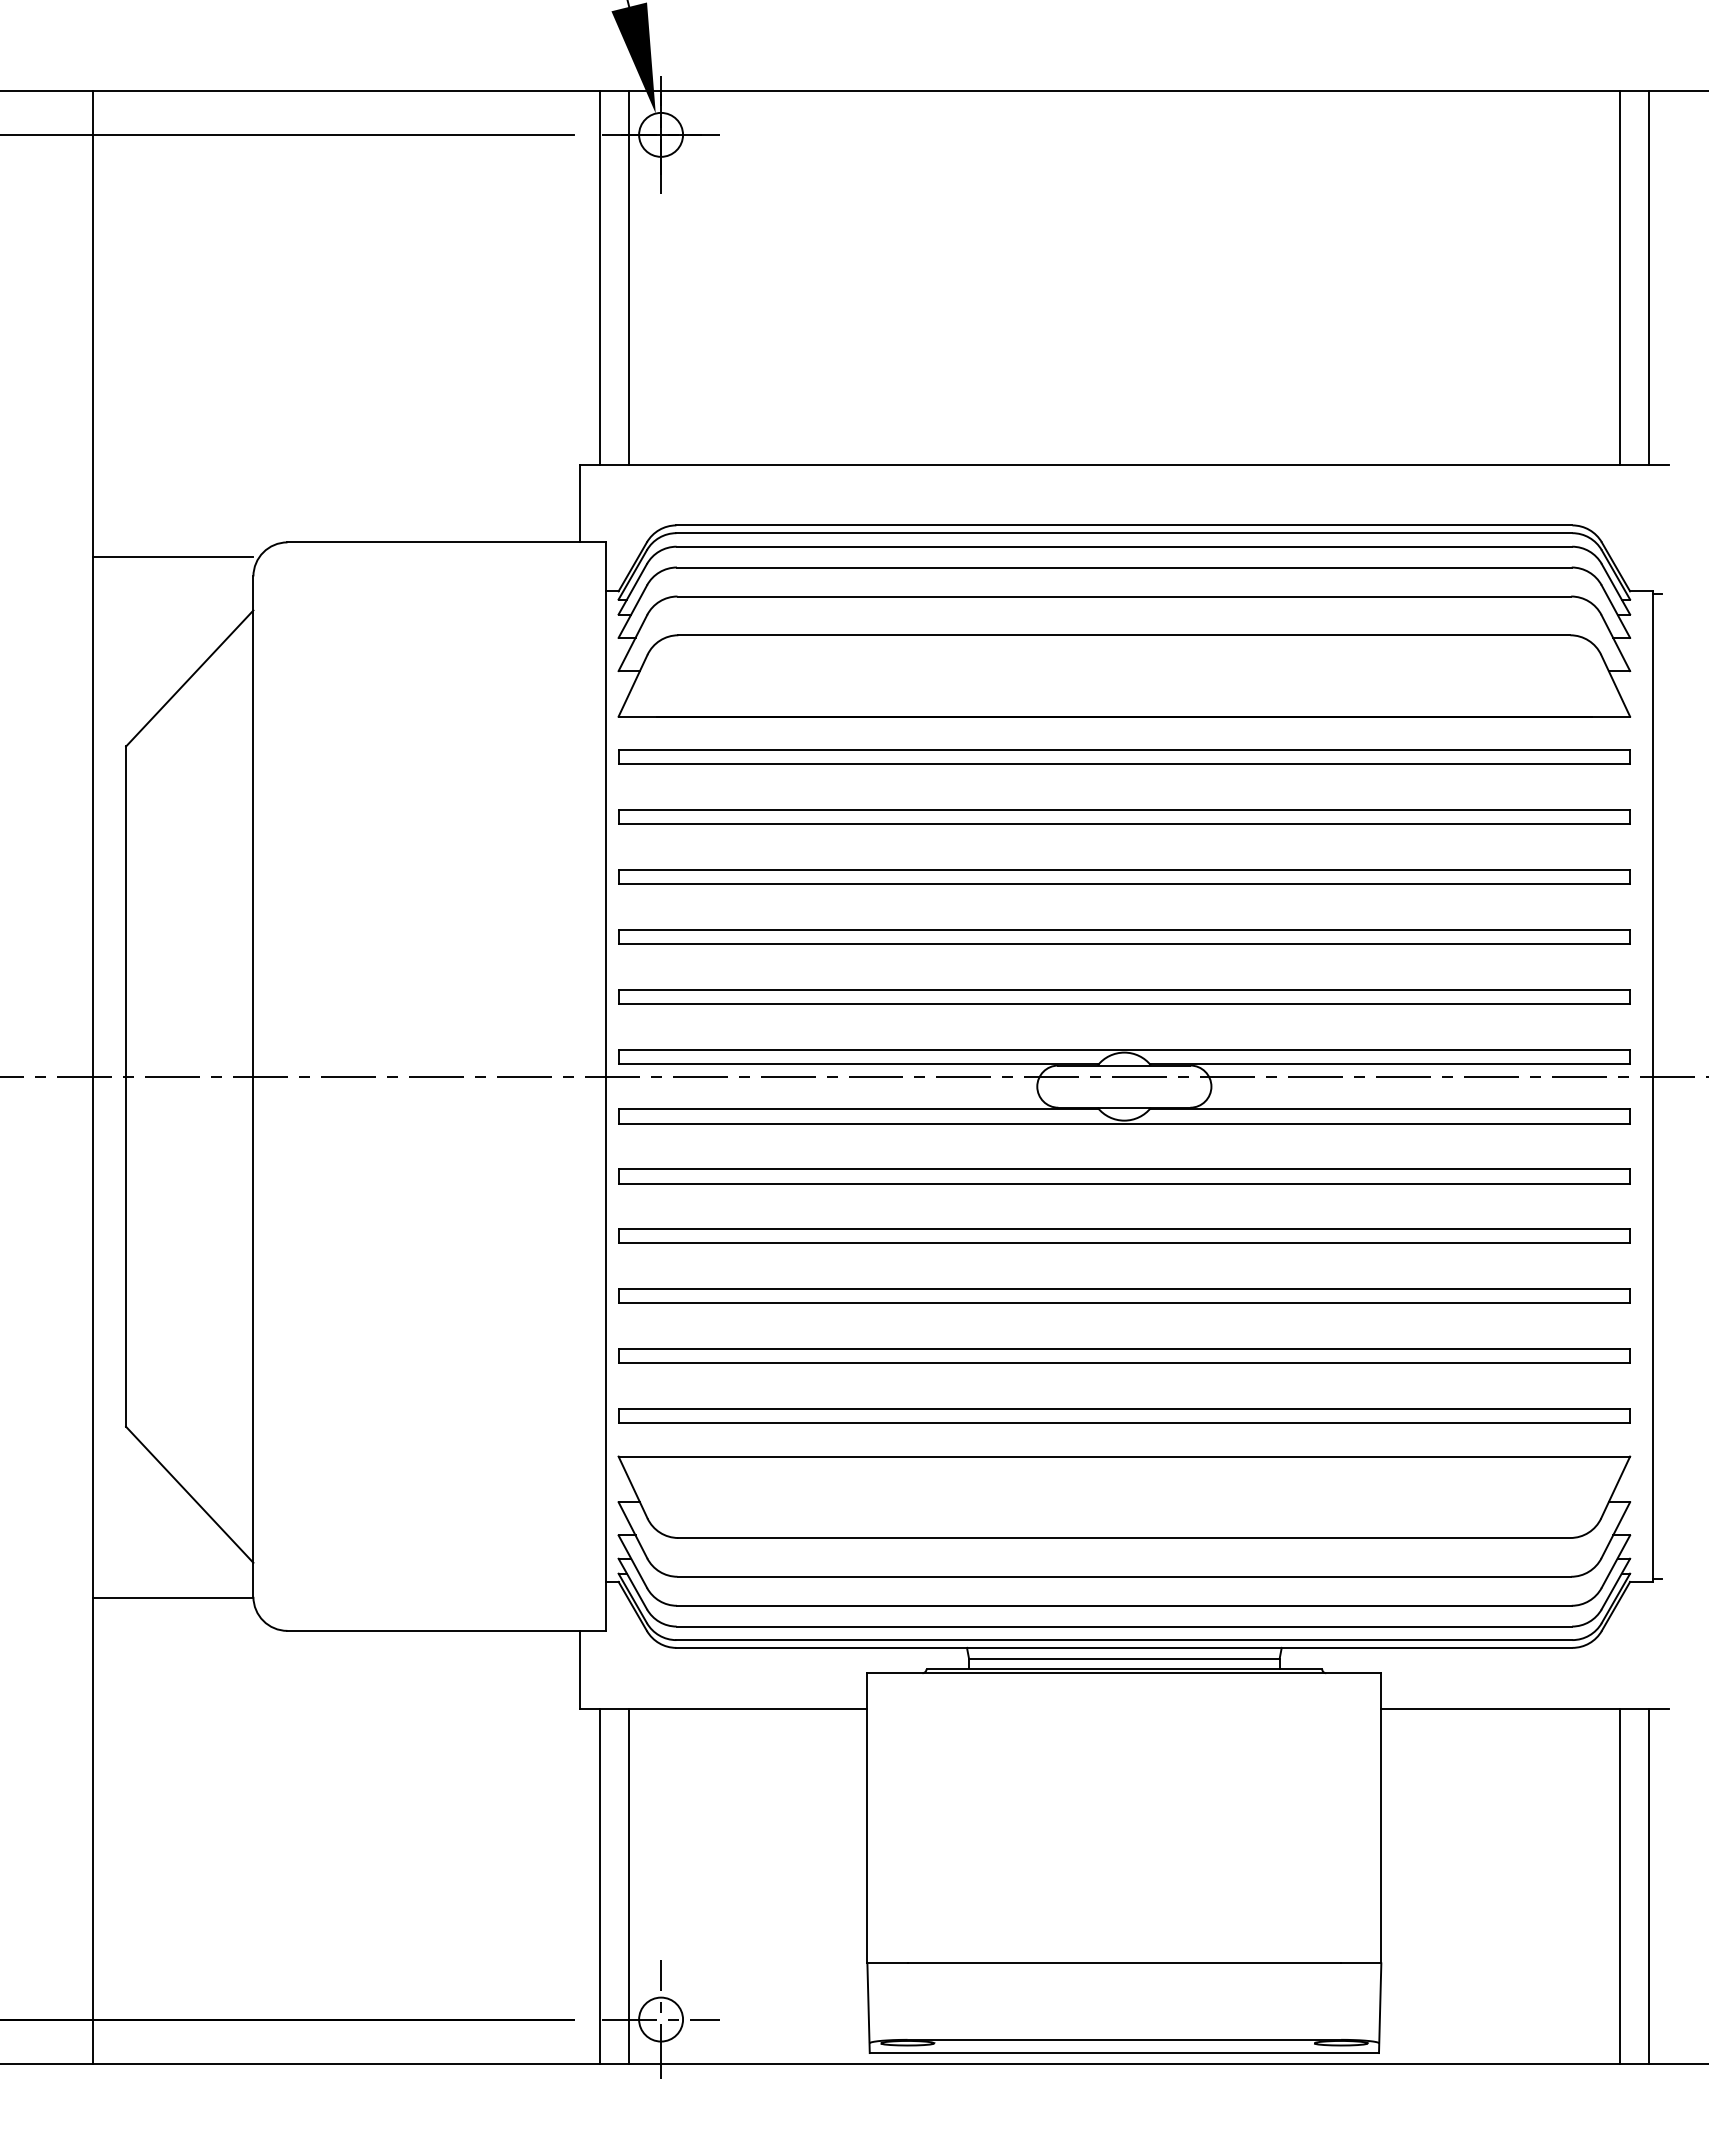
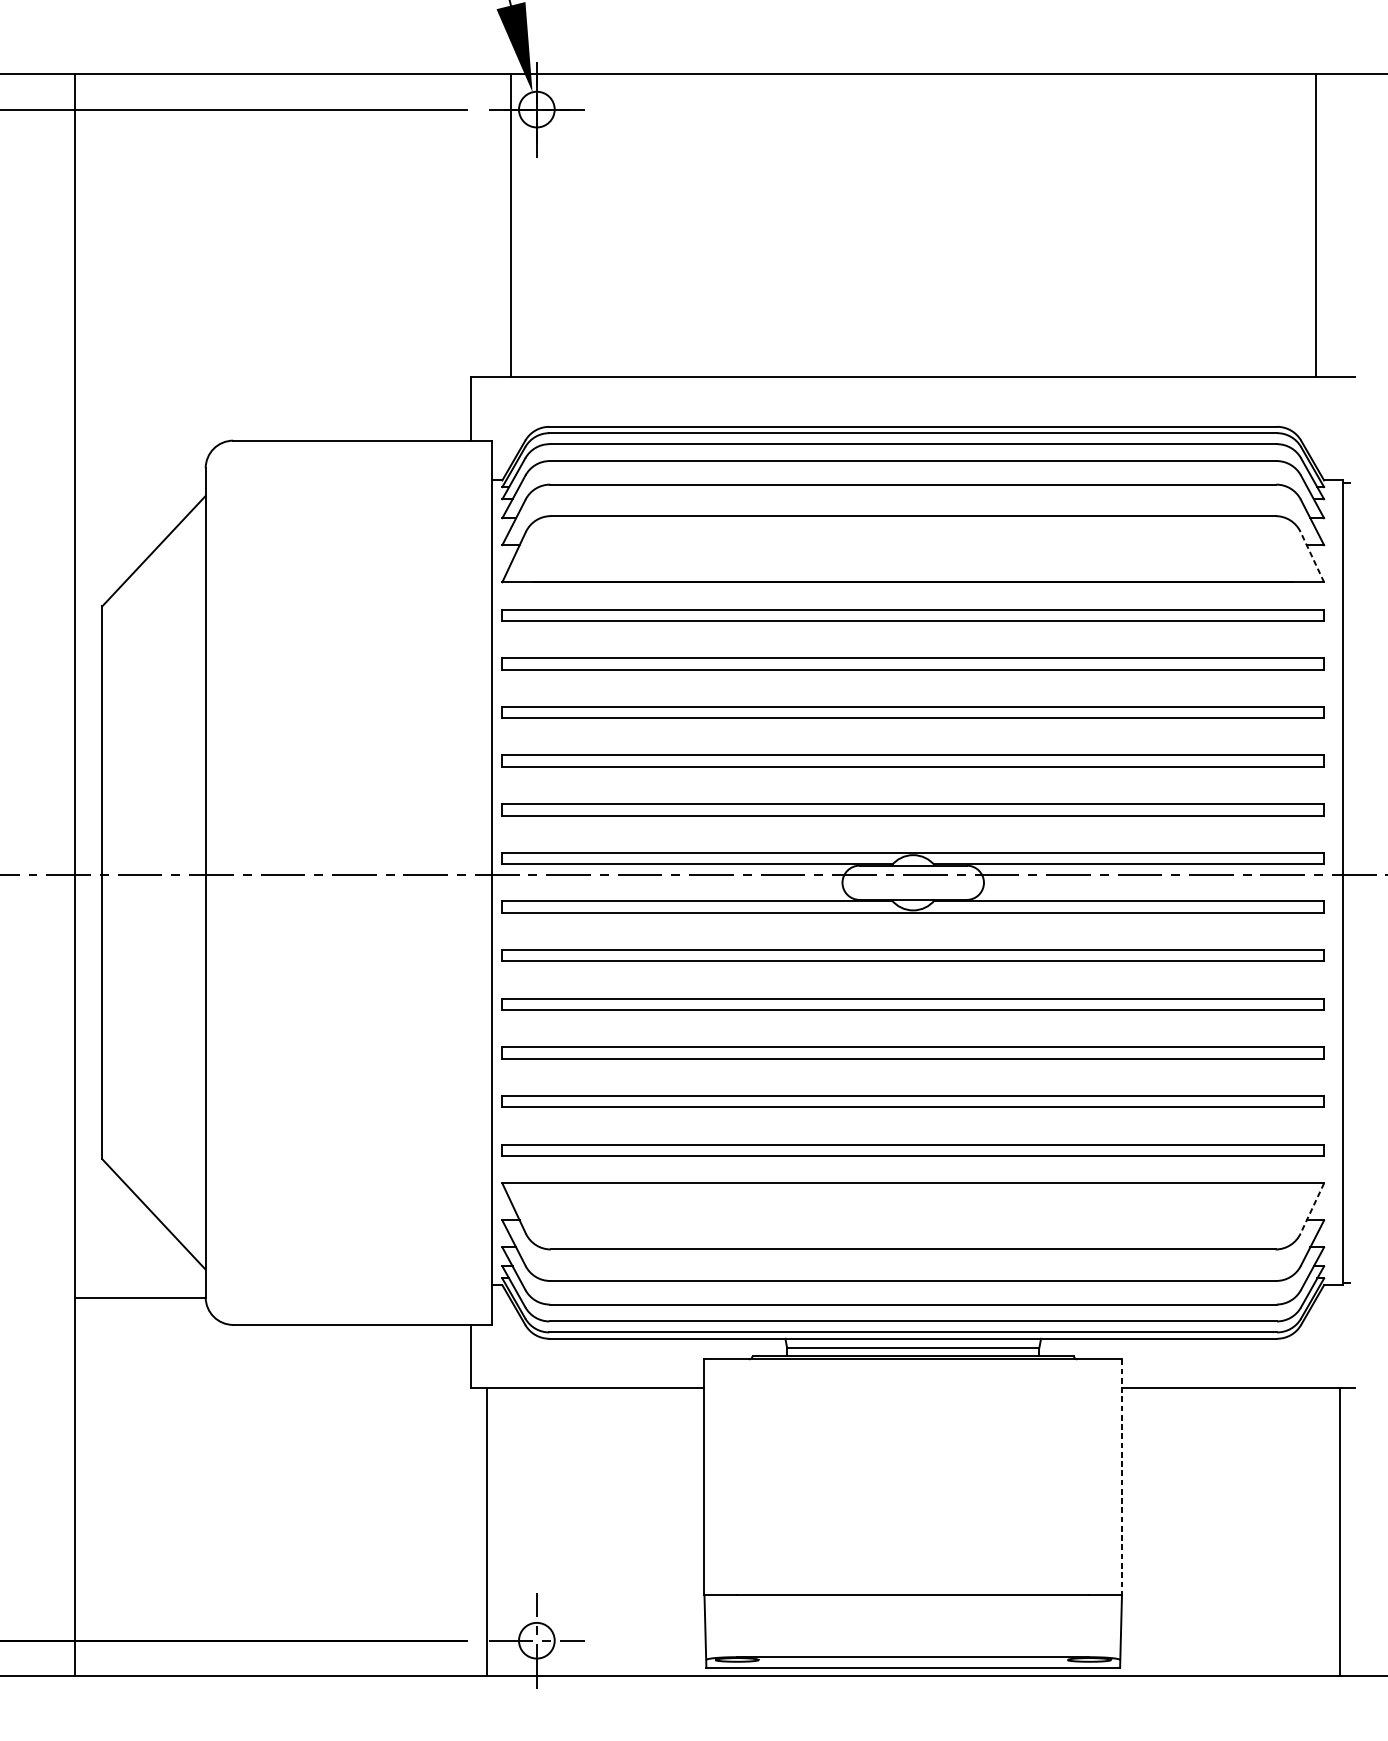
line: (599, 277) -> (486, 225), removed
line: (1649, 277) -> (1339, 225), removed
line: (172, 556) -> (139, 452), removed
line: (1615, 685) -> (1312, 556), solid -> dashed
line: (1615, 1487) -> (1312, 1208), solid -> dashed
line: (1381, 1818) -> (1122, 1477), solid -> dashed
line: (628, 1885) -> (510, 1531), removed
line: (1620, 1885) -> (1316, 1531), removed

